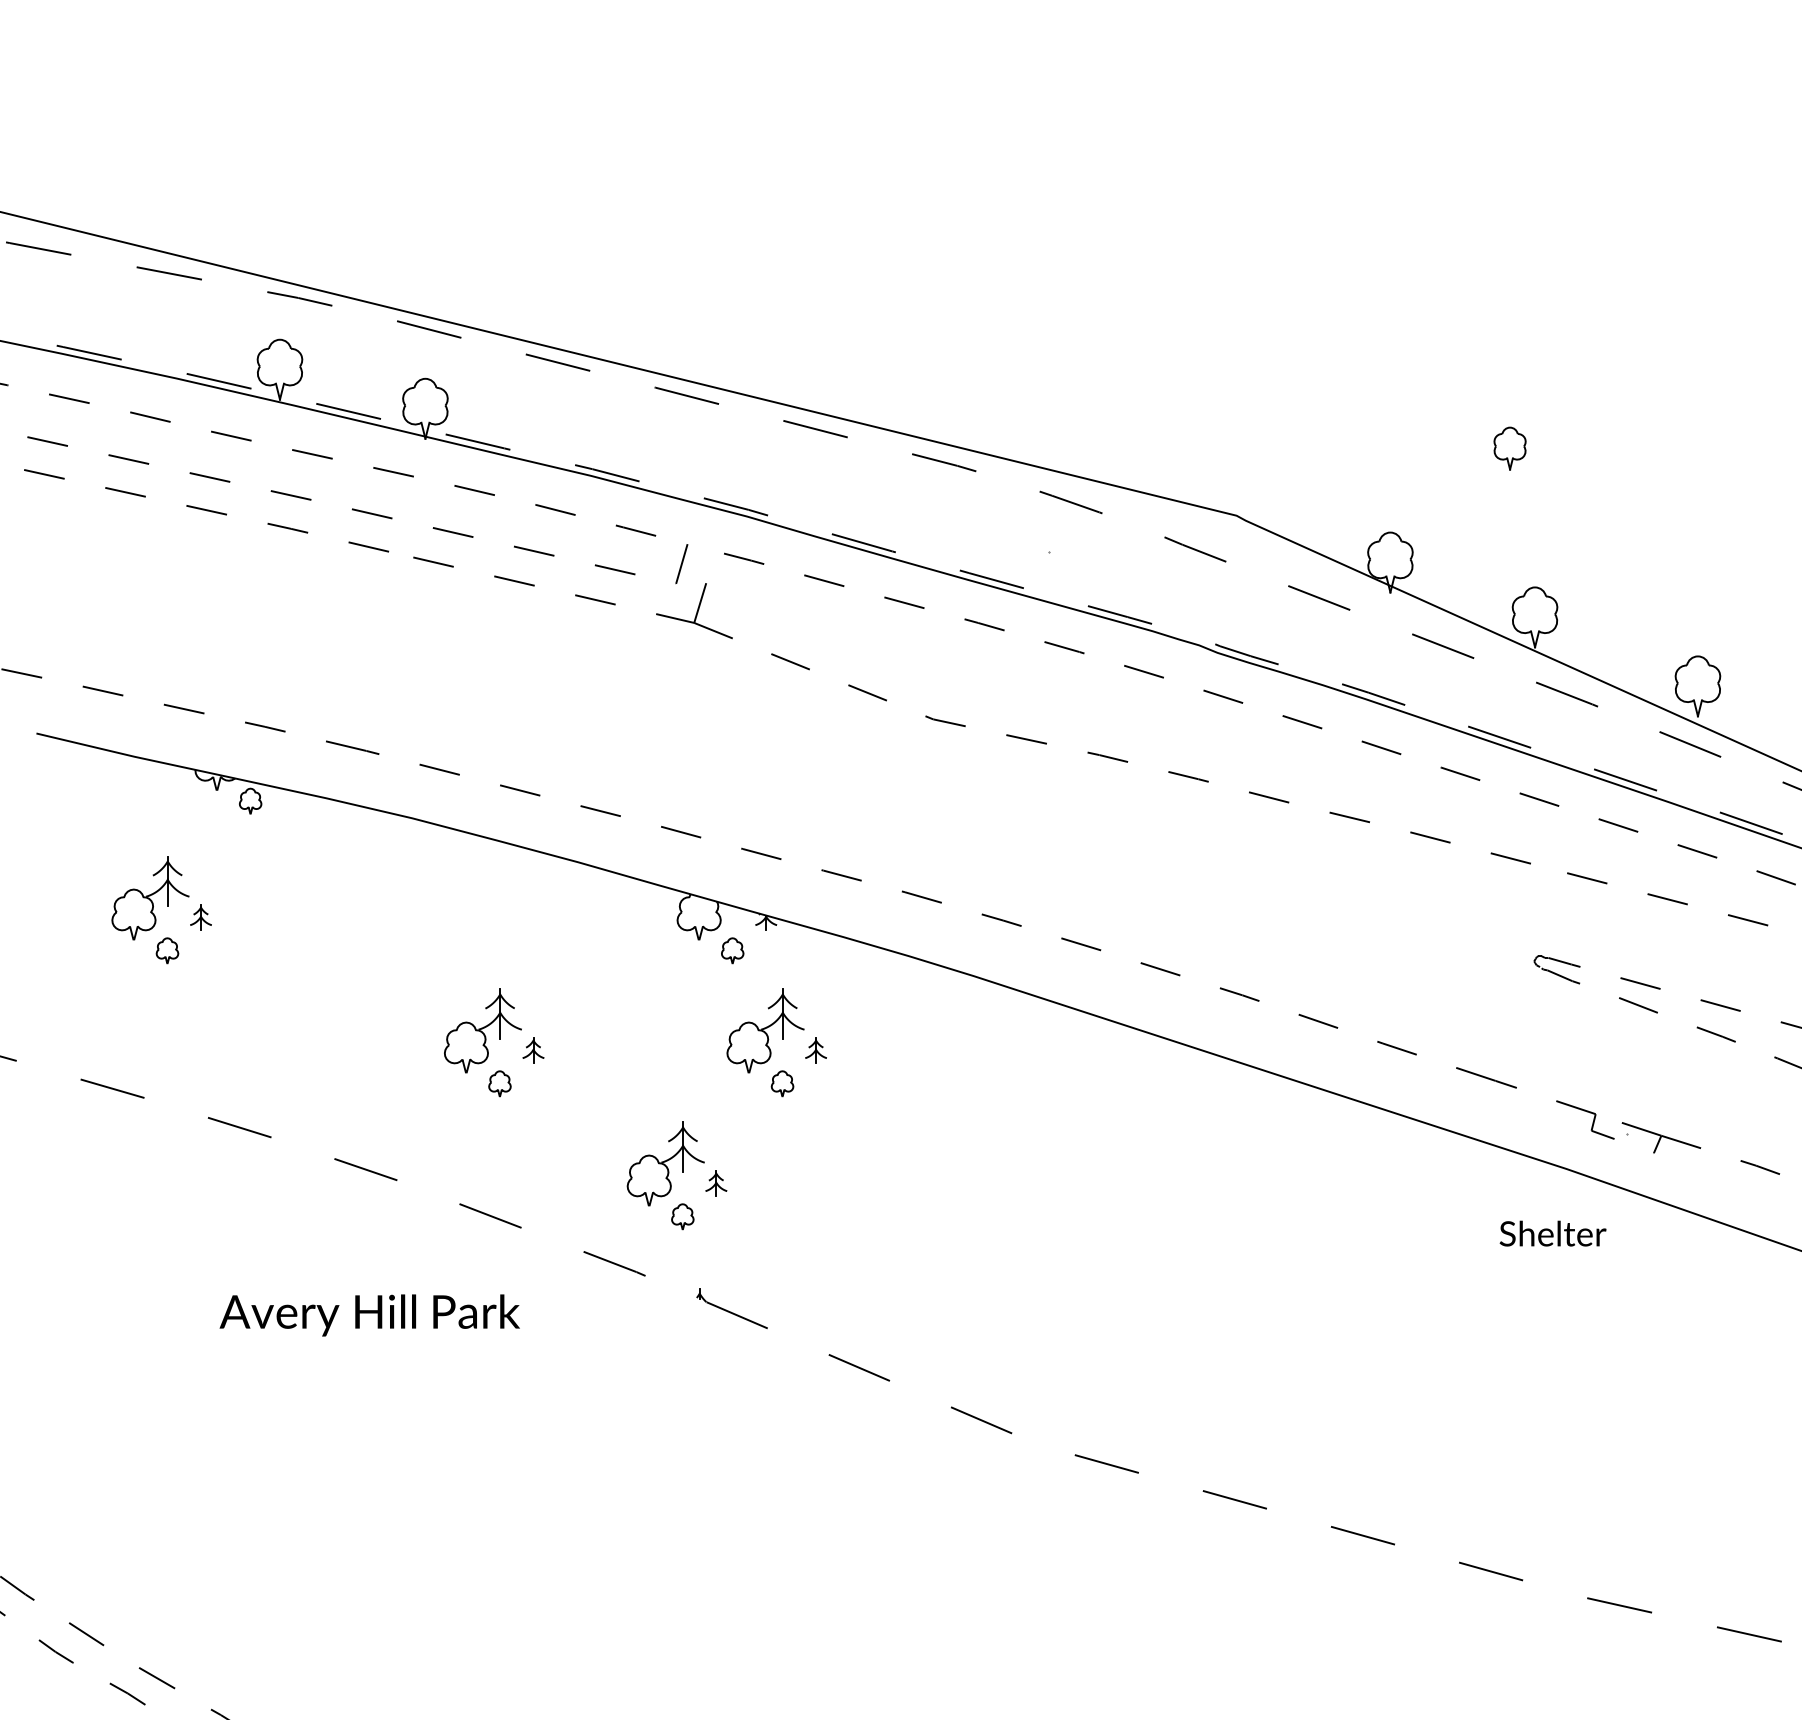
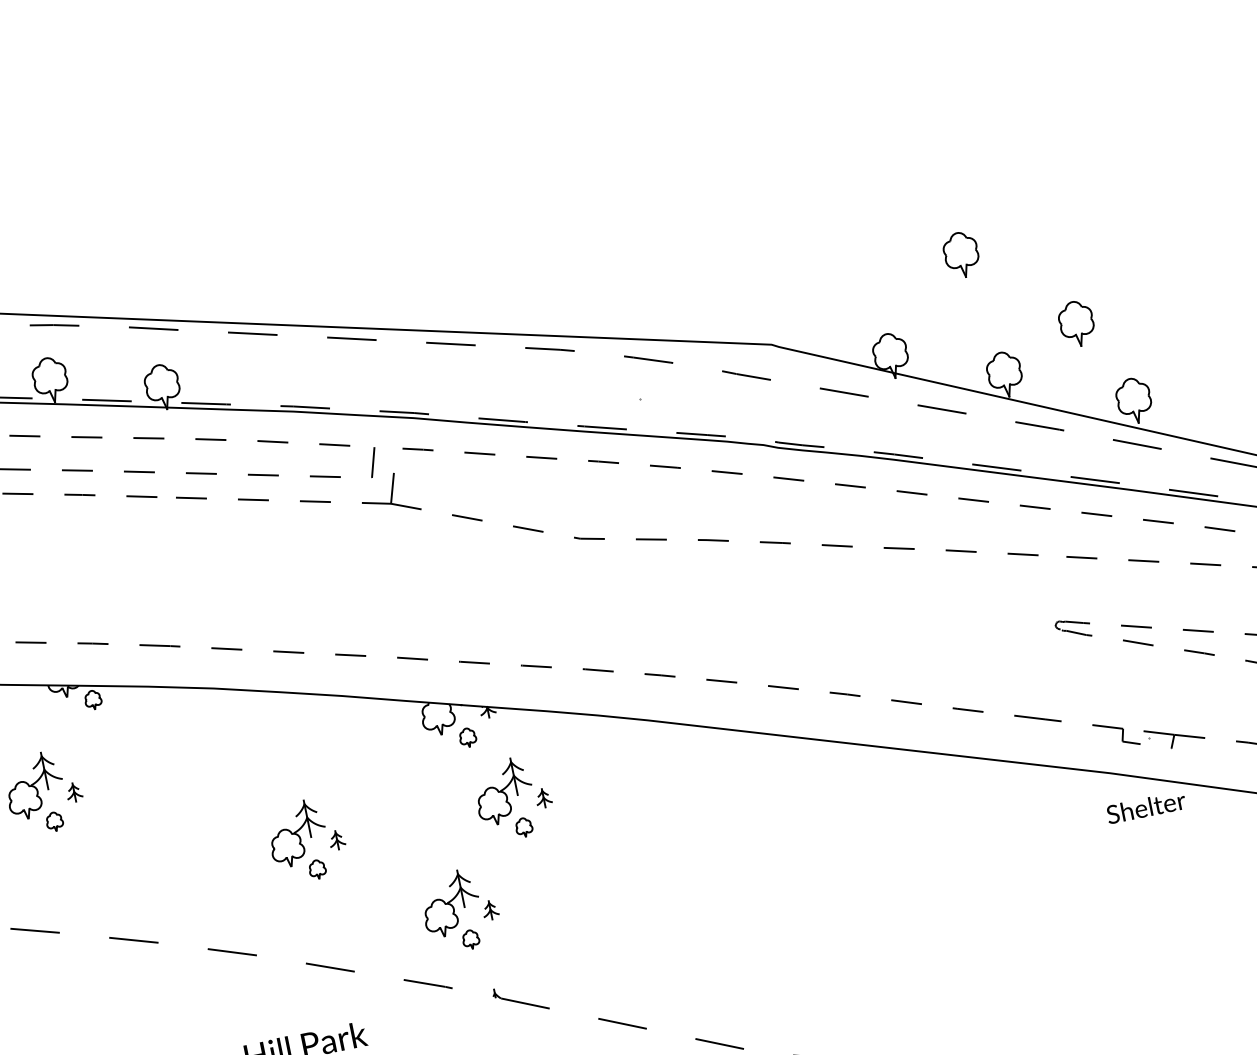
part: (1509, 448) -> (961, 255), size x1.43
part: (1642, 569) -> (1076, 323), added
text: (1552, 1233) -> (1145, 807), moved

